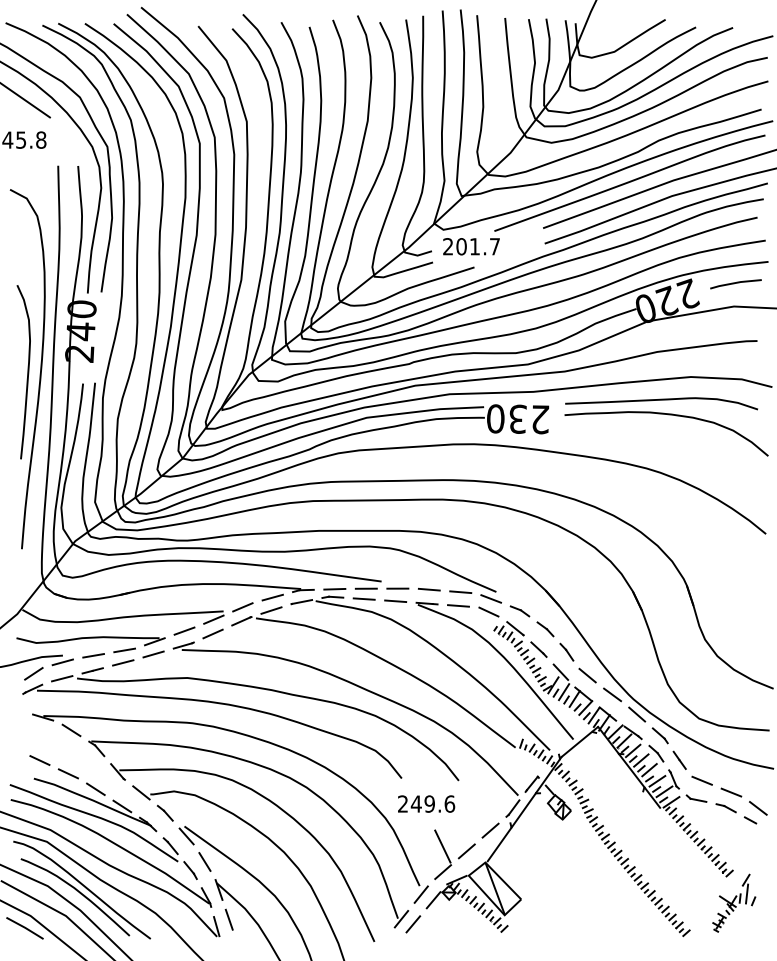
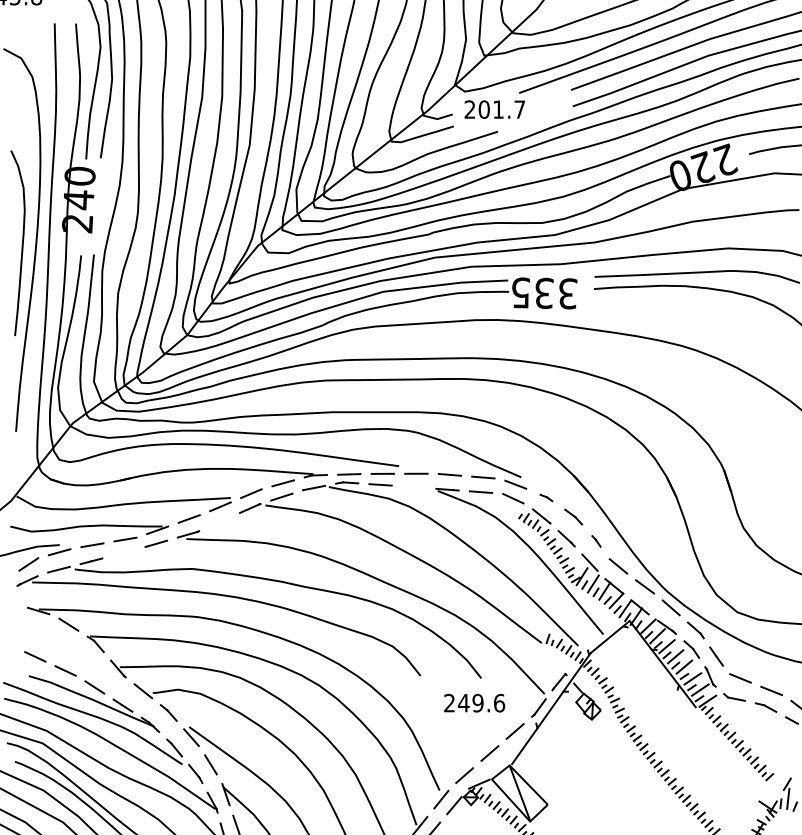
text: (518, 418) -> (544, 292), 230 -> 335
line: (395, 600) -> (413, 486), removed
part: (519, 611) -> (545, 498), size x0.6
line: (212, 633) -> (219, 521), removed
part: (566, 651) -> (595, 540), size x0.6
line: (123, 662) -> (124, 552), removed
text: (426, 803) -> (474, 702), moved
line: (442, 846) -> (463, 748), removed

